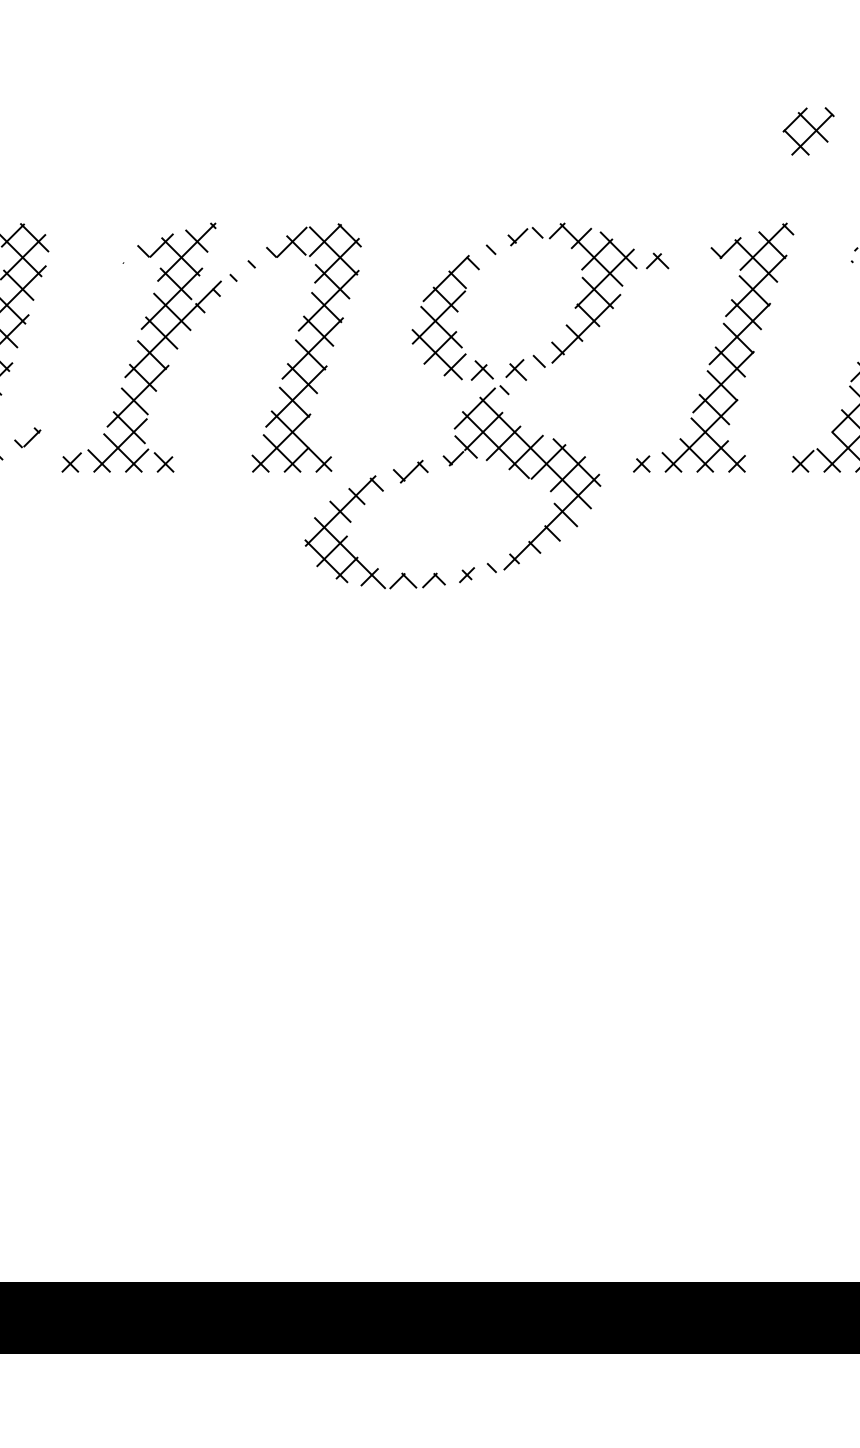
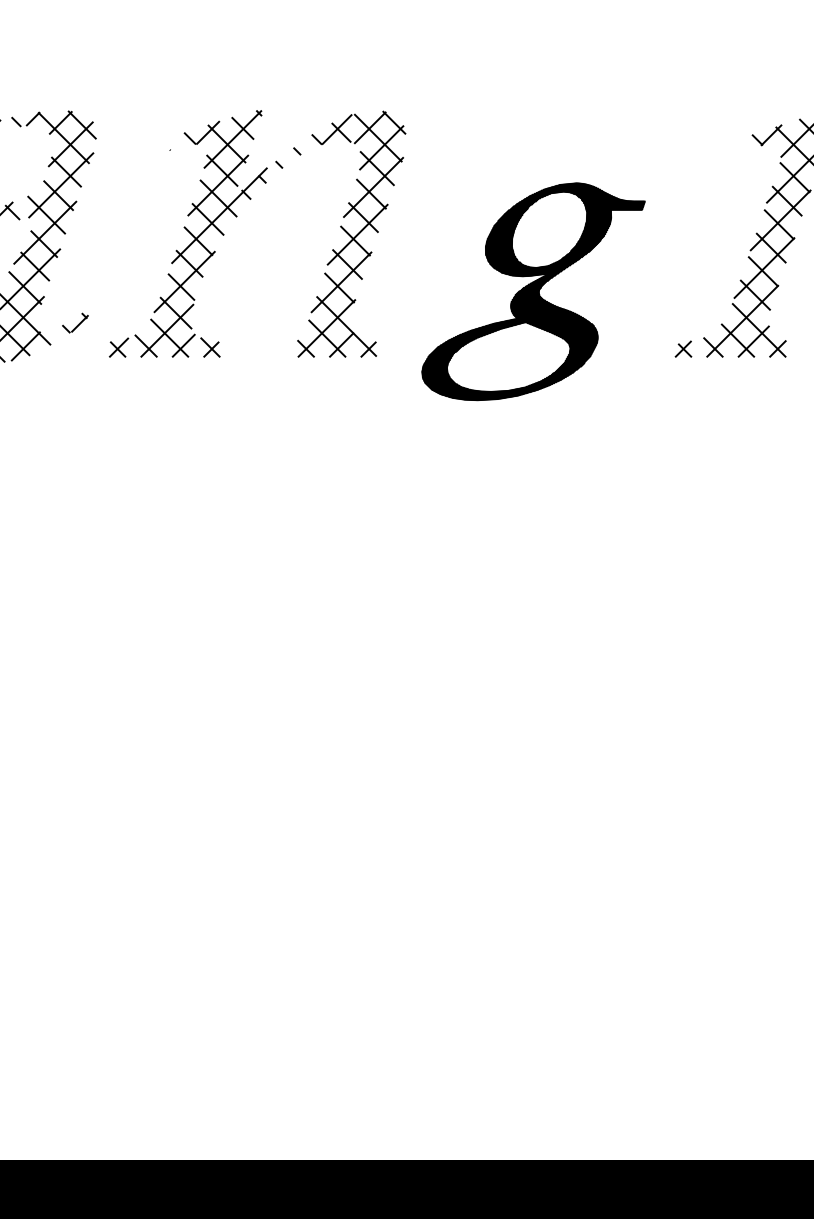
part: (486, 405) -> (529, 291), size x0.6

